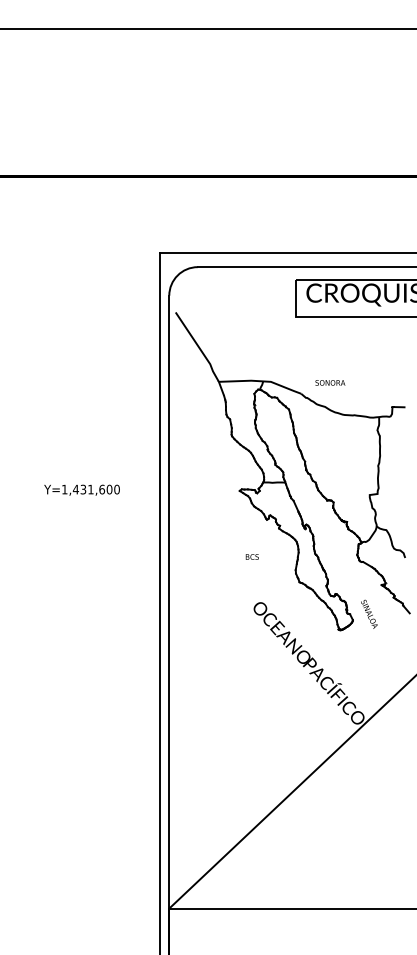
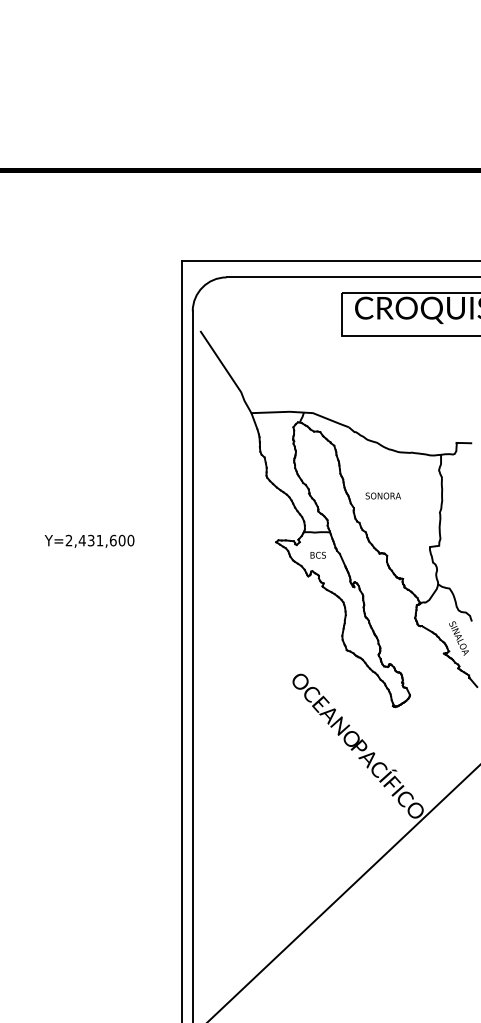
text: (330, 382) -> (383, 495), moved
text: (64, 489) -> (68, 540), Y=1,431,600 -> Y=2,431,600
text: (251, 556) -> (317, 554), moved
text: (369, 613) -> (459, 637), moved

